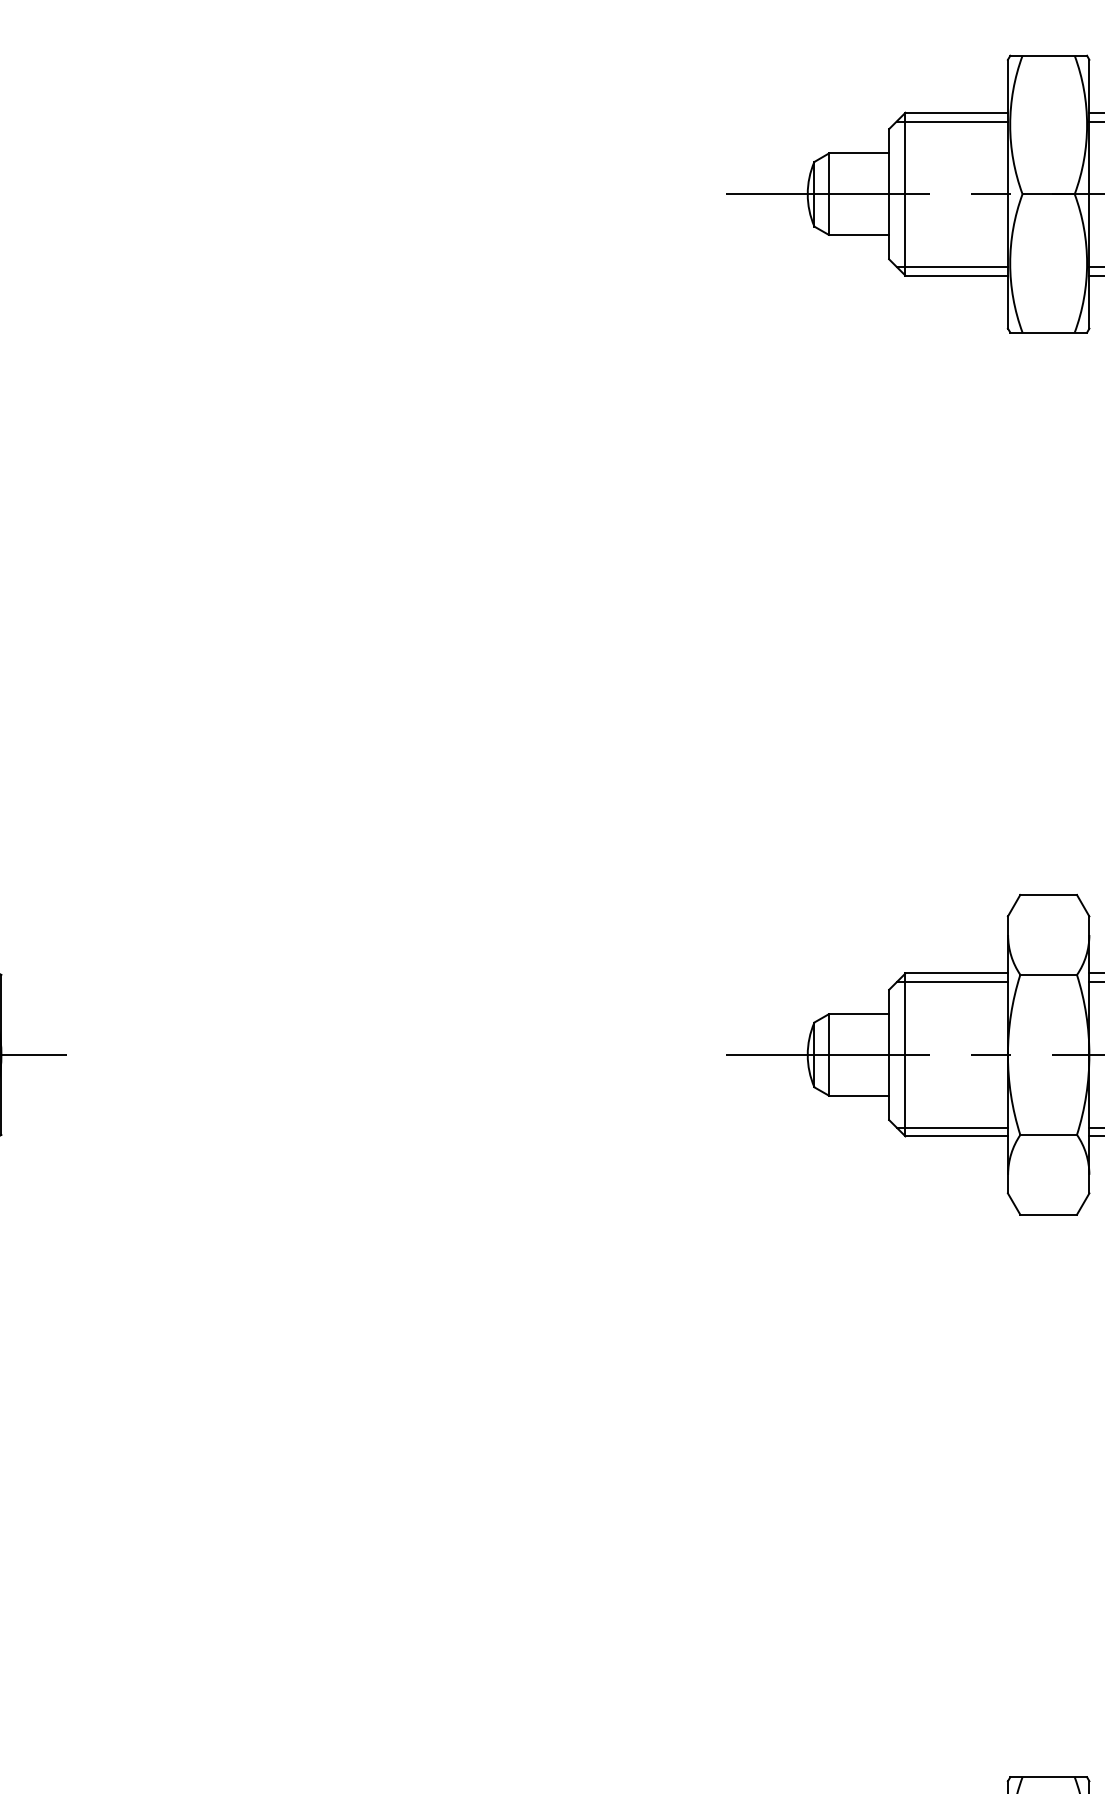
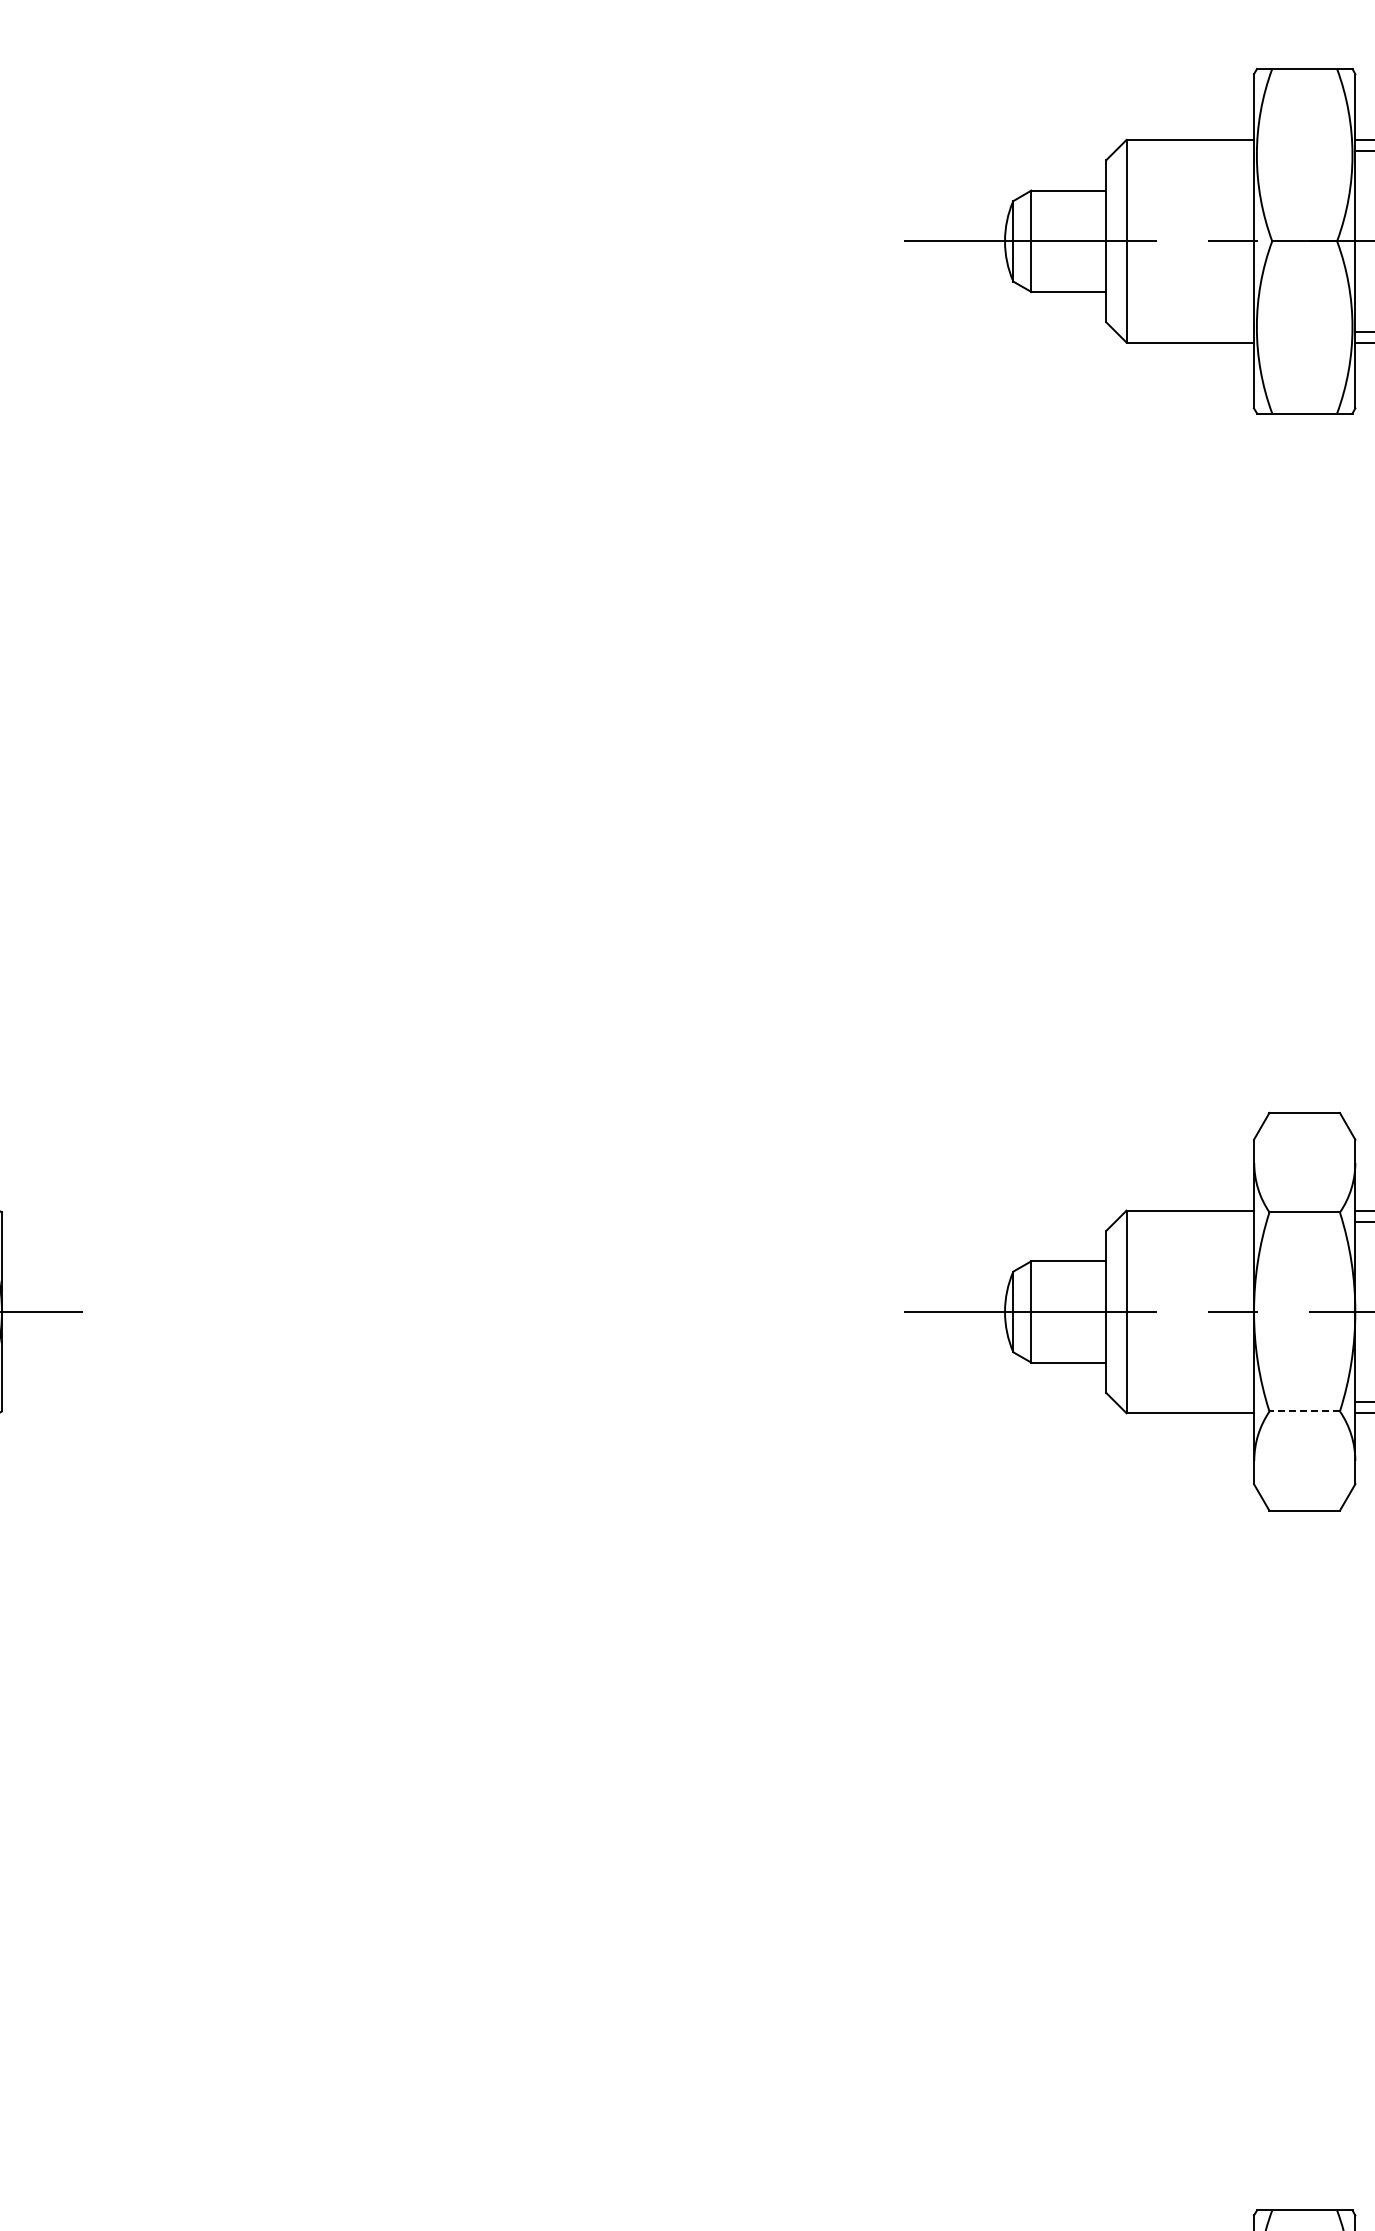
line: (952, 122) -> (1184, 151), removed
line: (952, 266) -> (1184, 331), removed
line: (952, 982) -> (1184, 1221), removed
line: (952, 1127) -> (1184, 1402), removed
line: (1048, 1134) -> (1304, 1411), solid -> dashed

